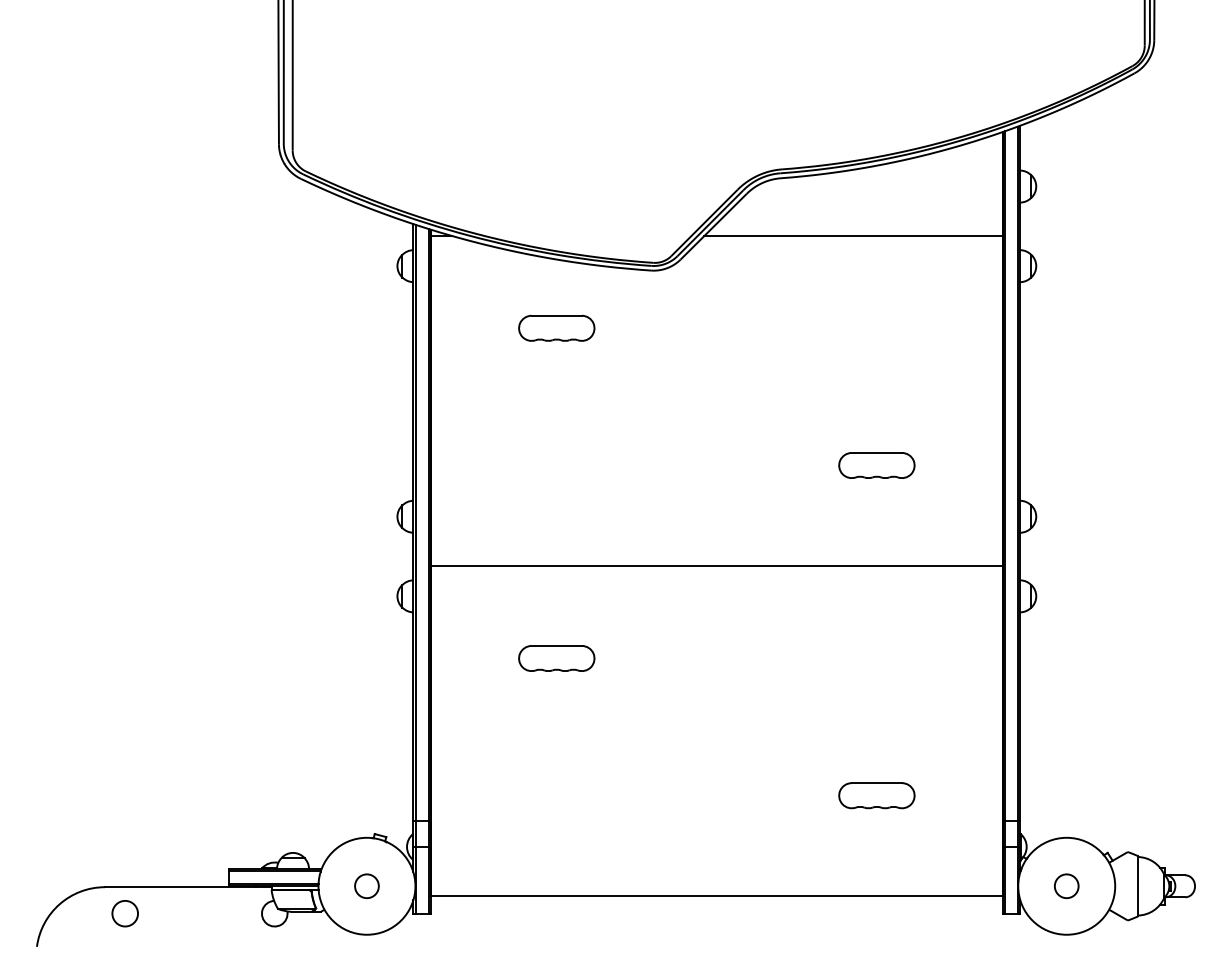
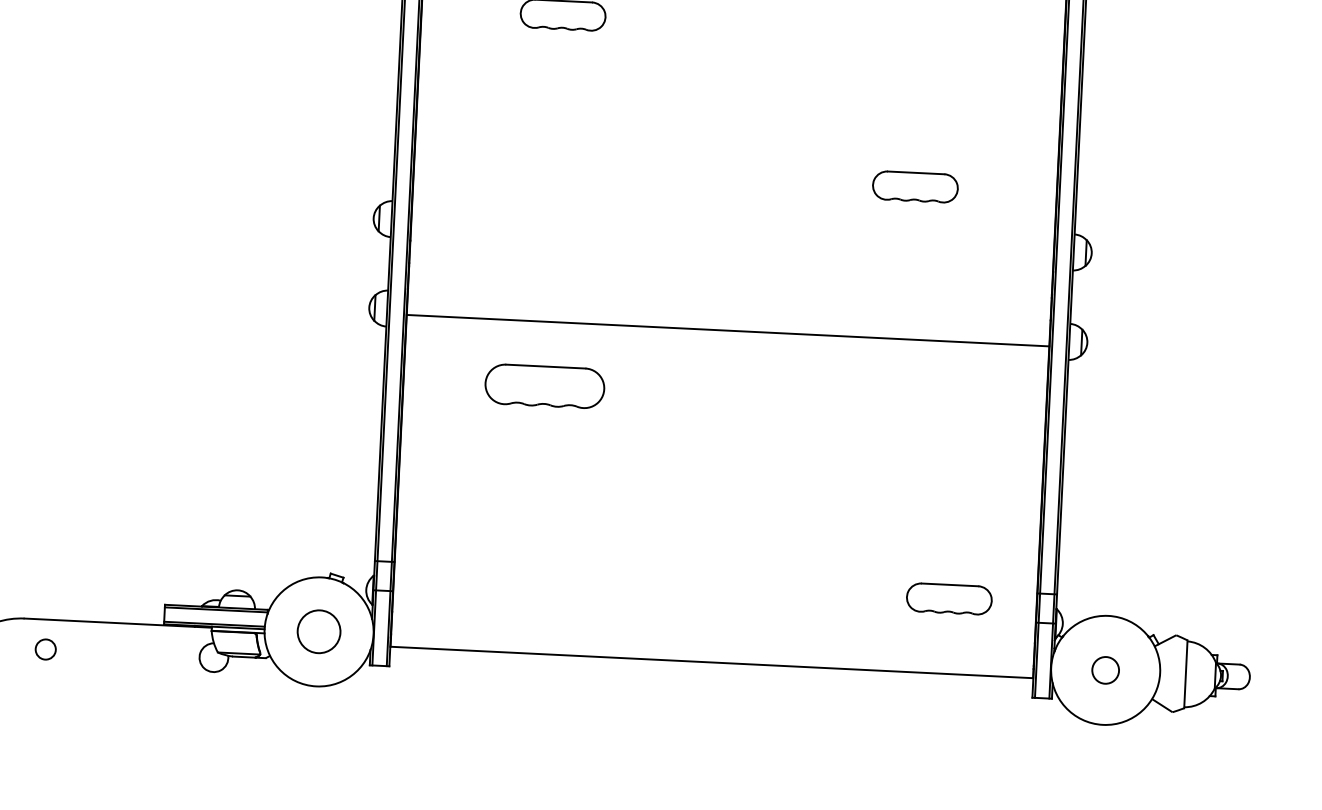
line: (716, 566) -> (727, 331), moved
part: (556, 658) -> (544, 386), size x1.4
part: (876, 795) -> (948, 598), moved
circle: (366, 886) -> (318, 632), size x1.6
circle: (124, 913) -> (45, 649), size x0.7

